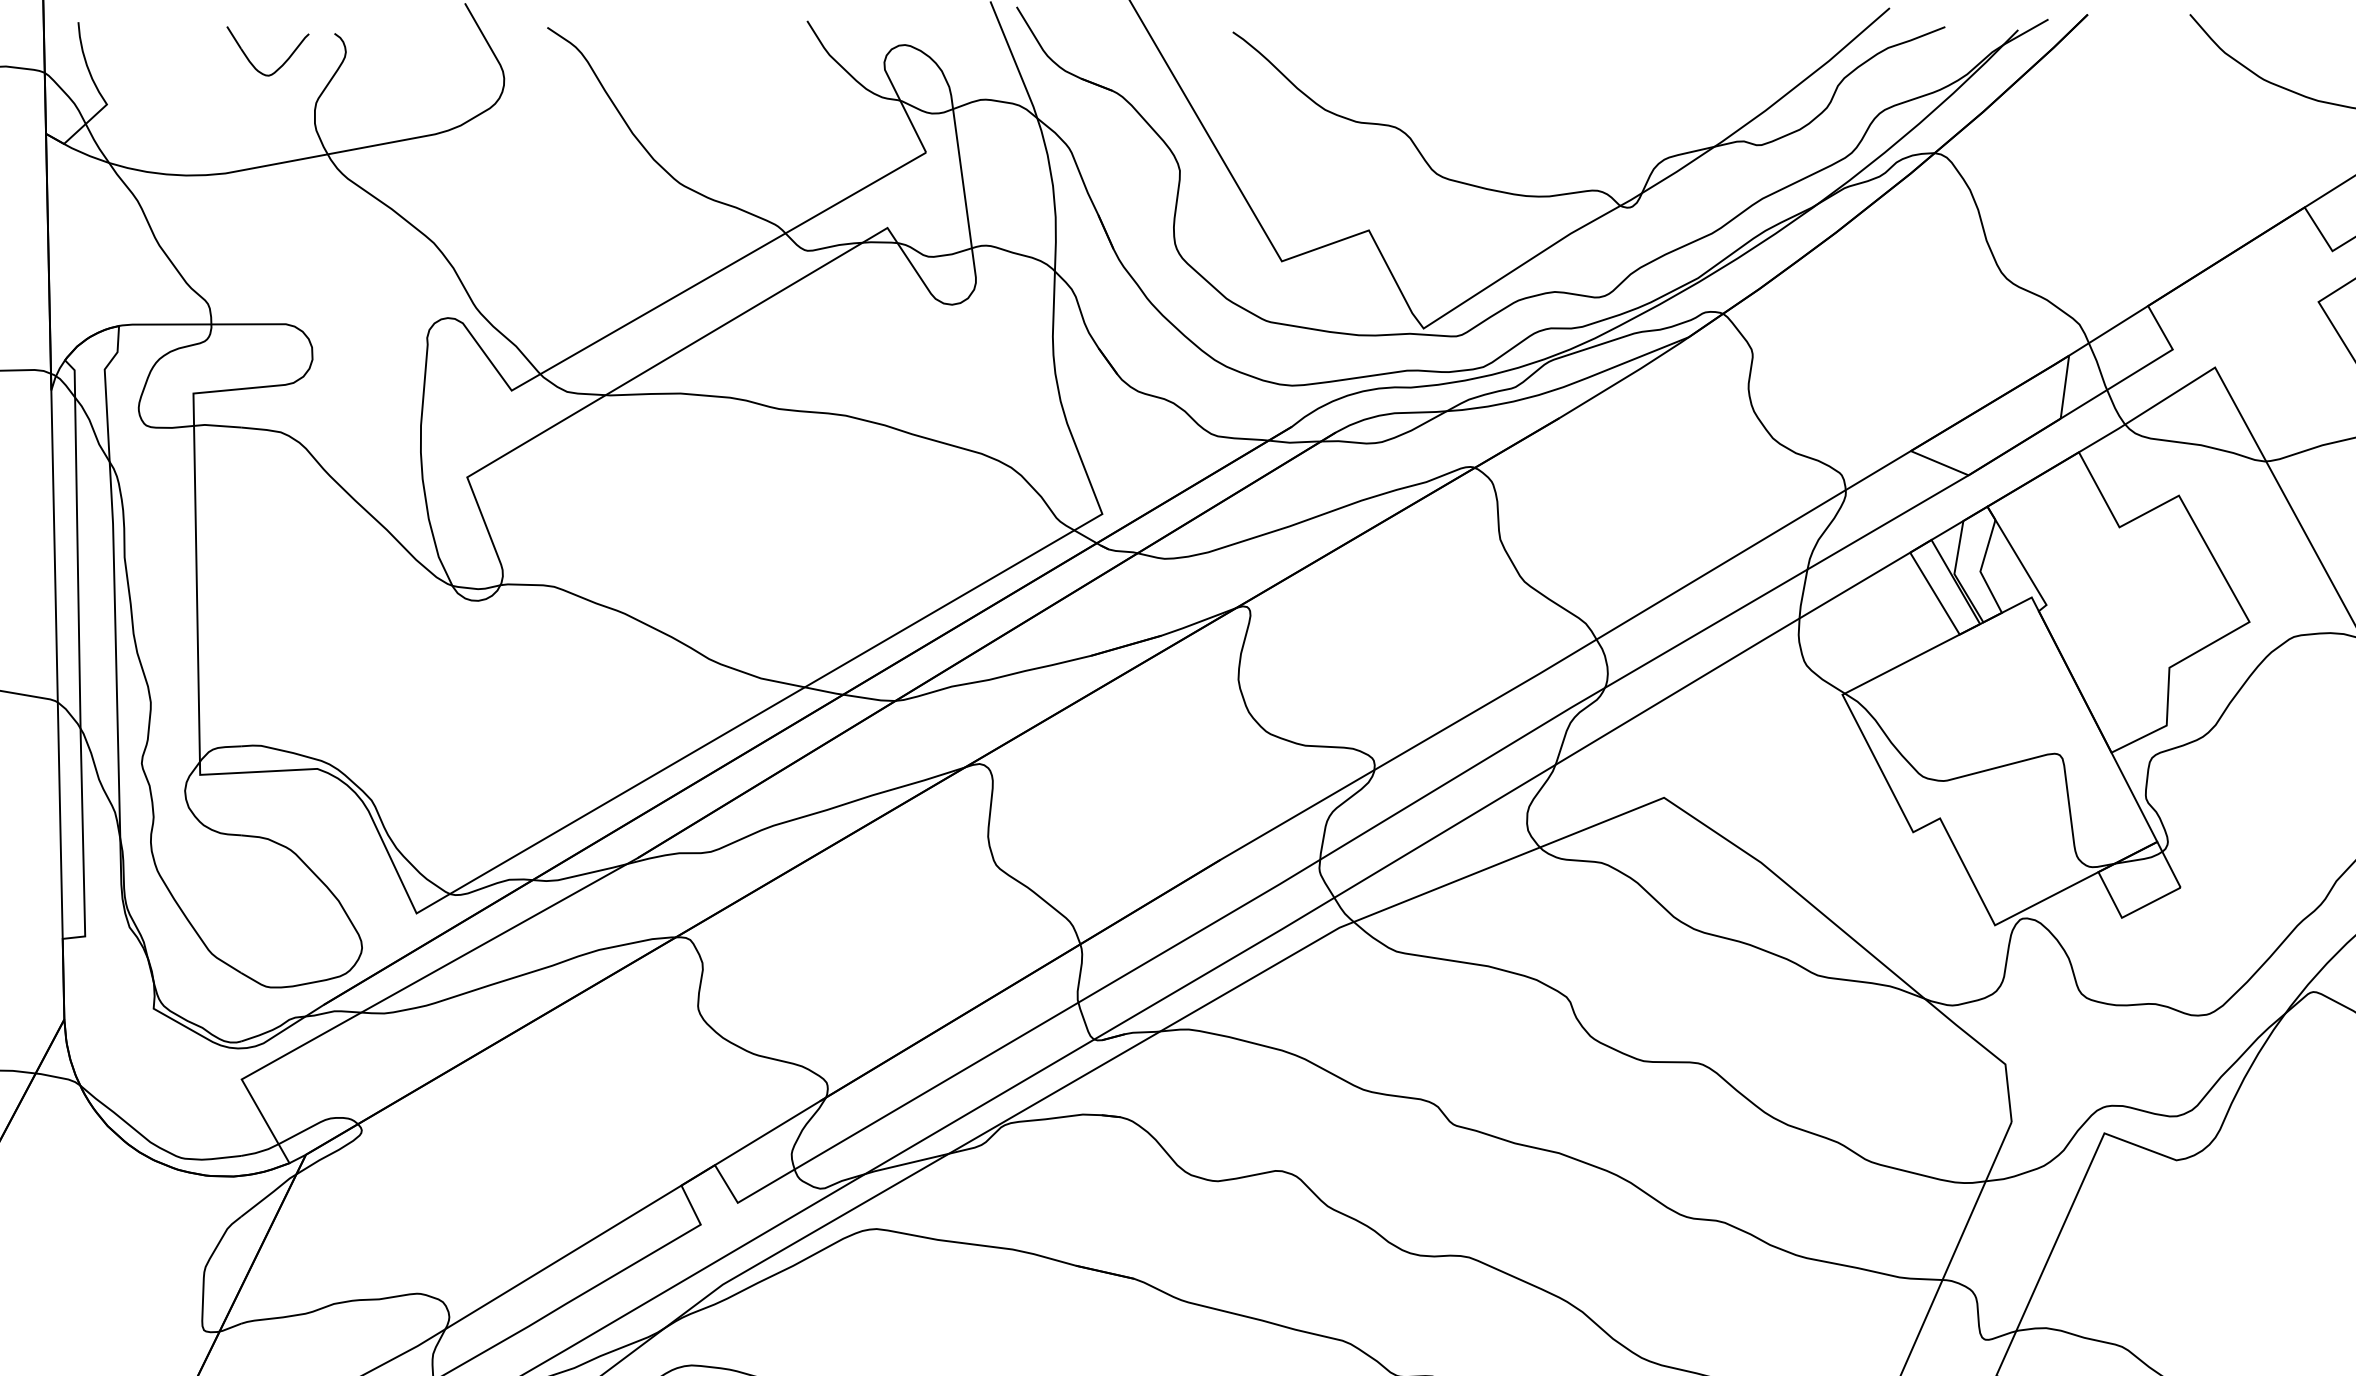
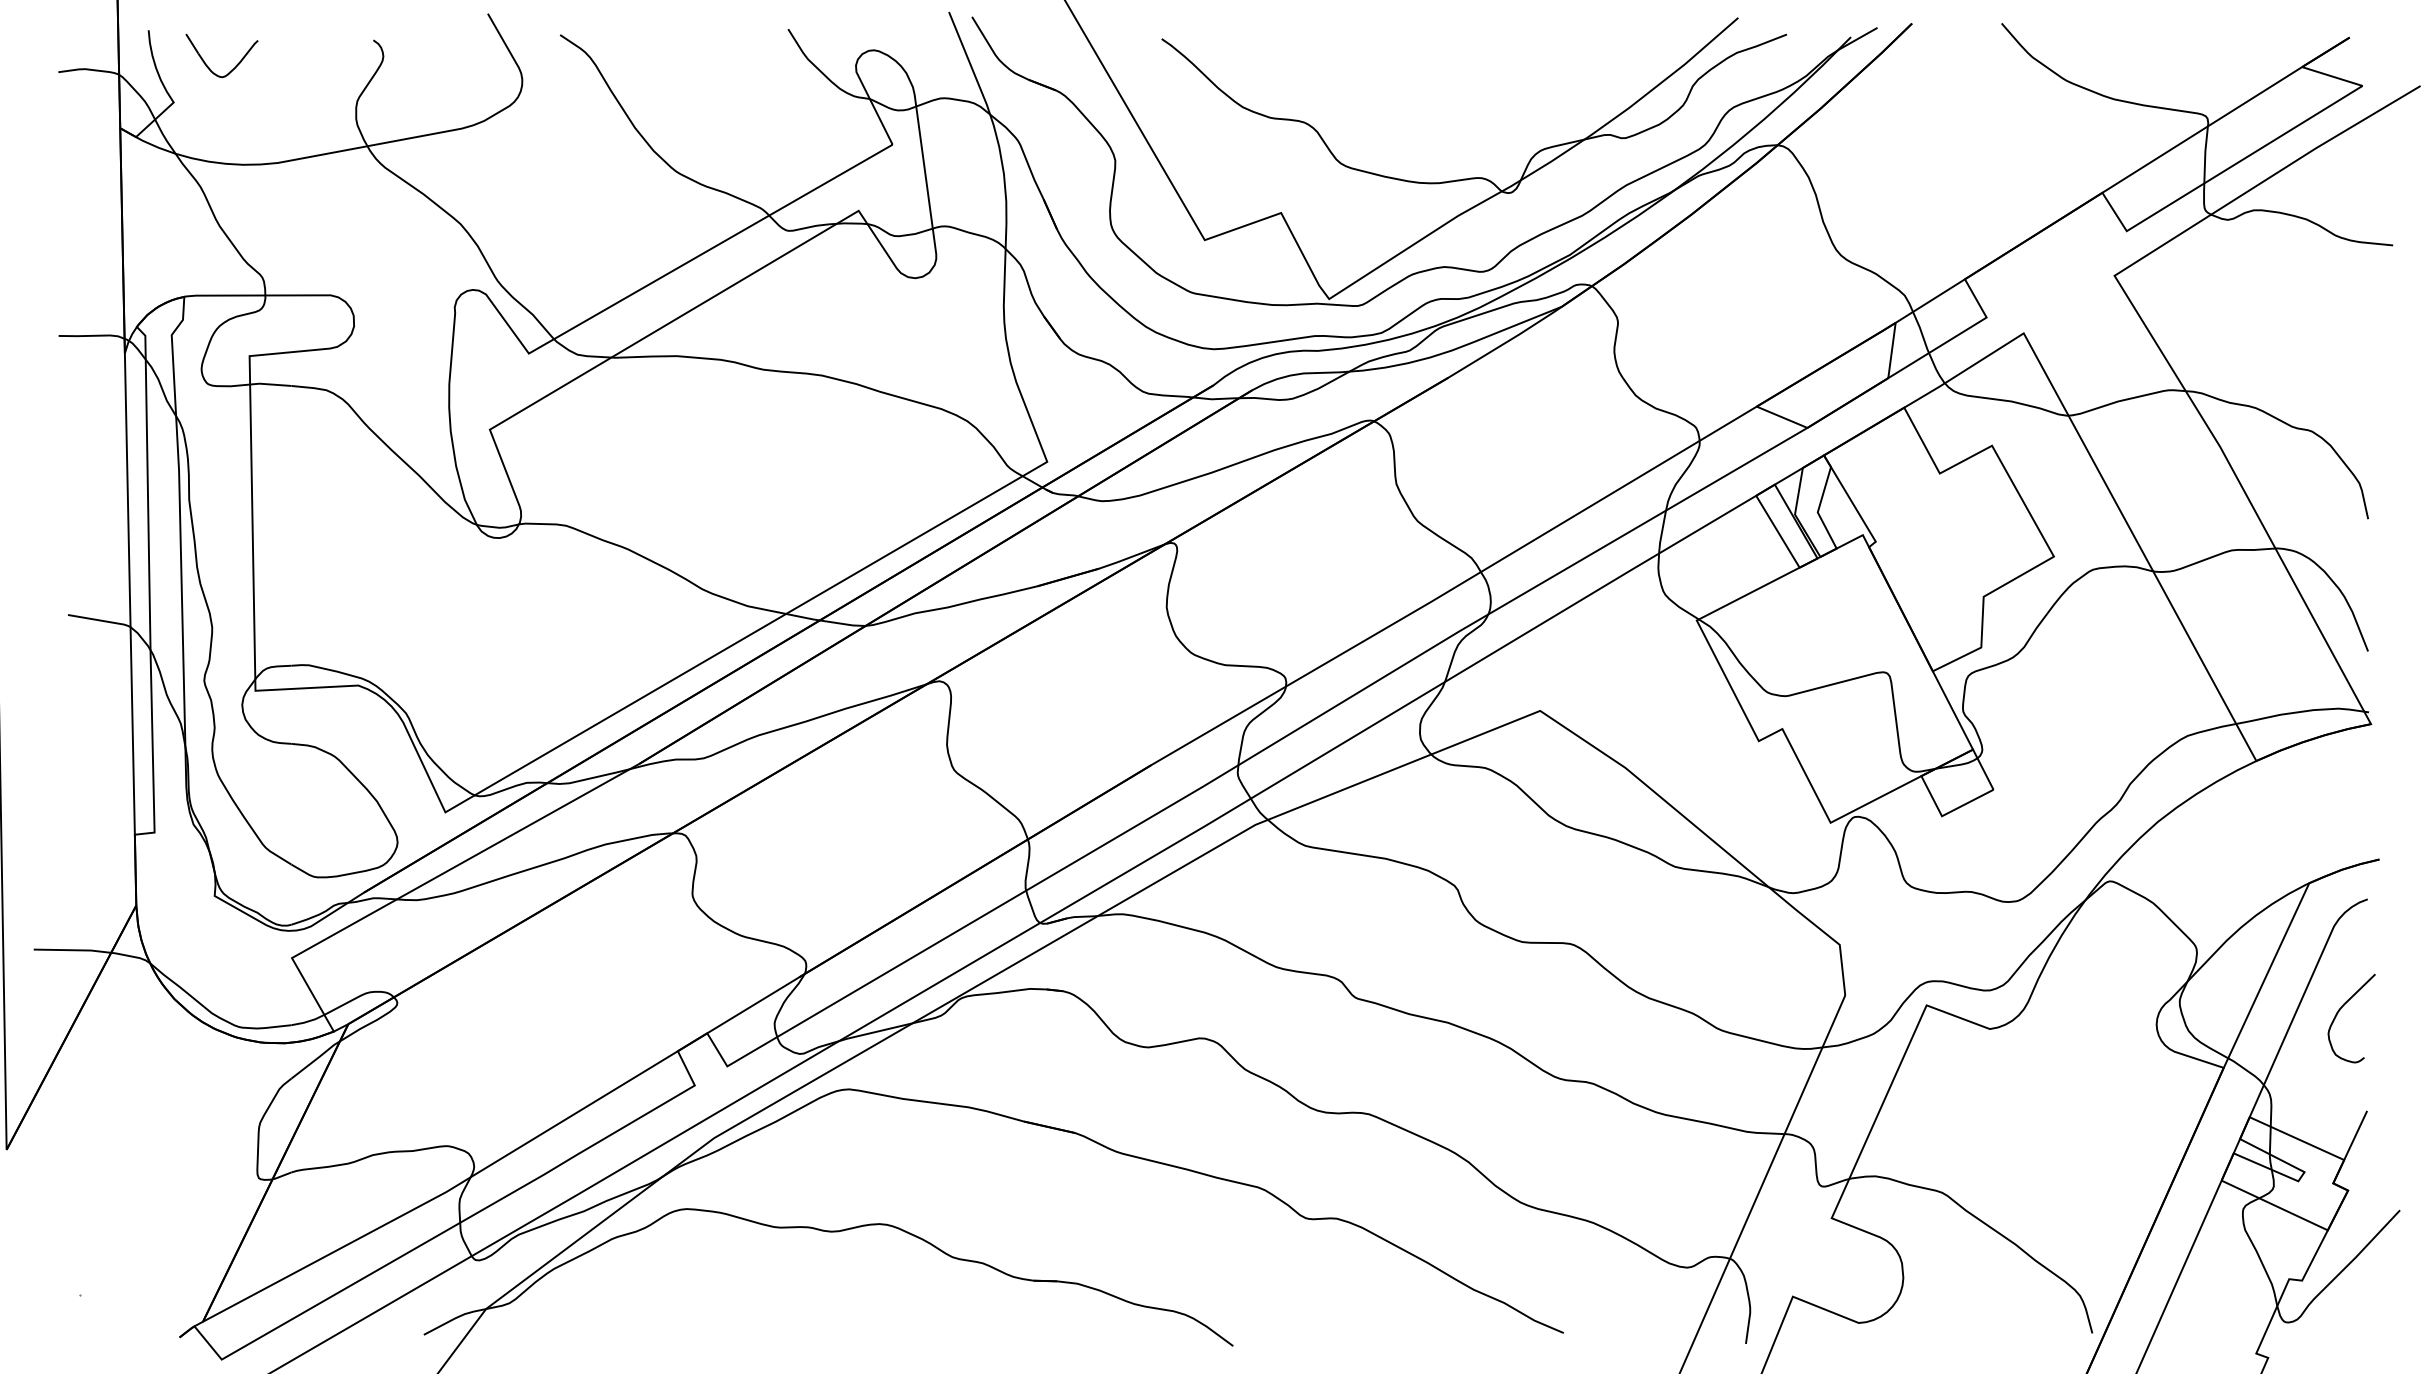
part: (253, 64) -> (209, 67), moved

